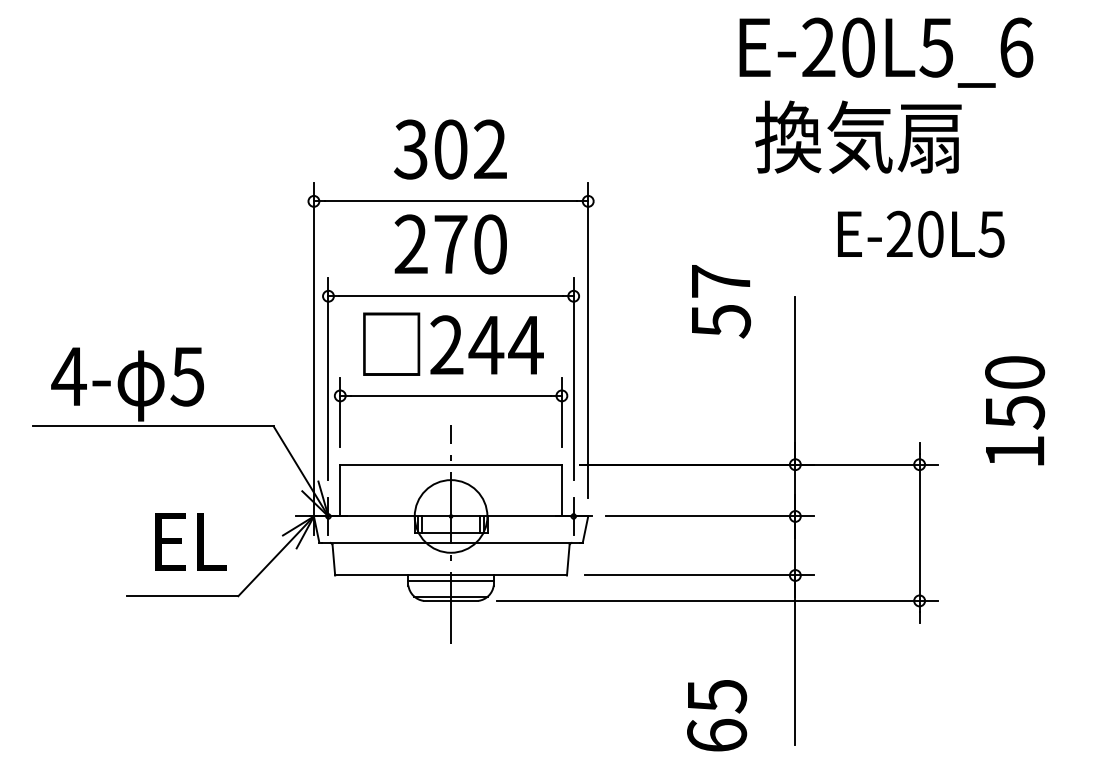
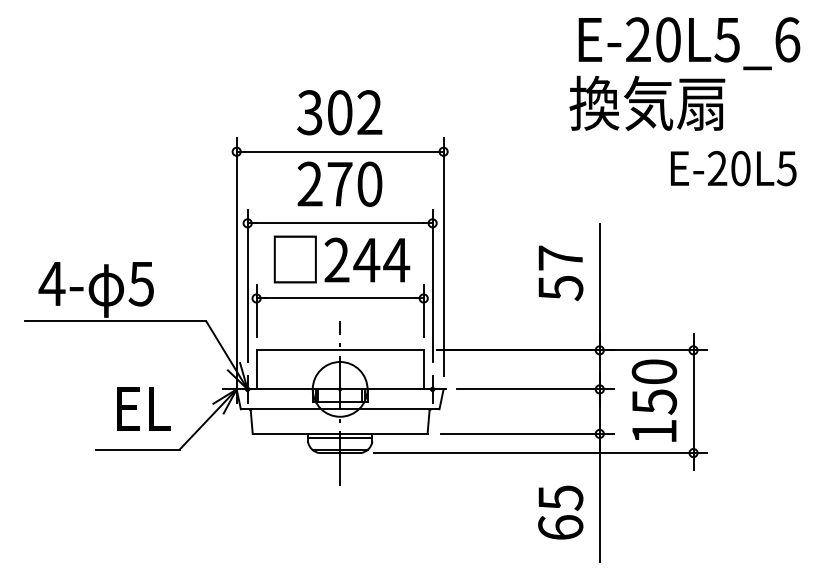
text: (886, 52) -> (689, 43), moved
text: (920, 234) -> (733, 168), moved
text: (720, 301) -> (560, 273), moved
text: (1015, 410) -> (654, 400), moved
text: (716, 715) -> (560, 512), moved

